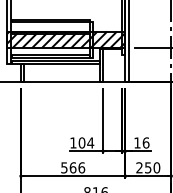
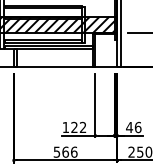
text: (86, 142) -> (78, 127), 104 -> 122
text: (136, 142) -> (128, 127), 16 -> 46

